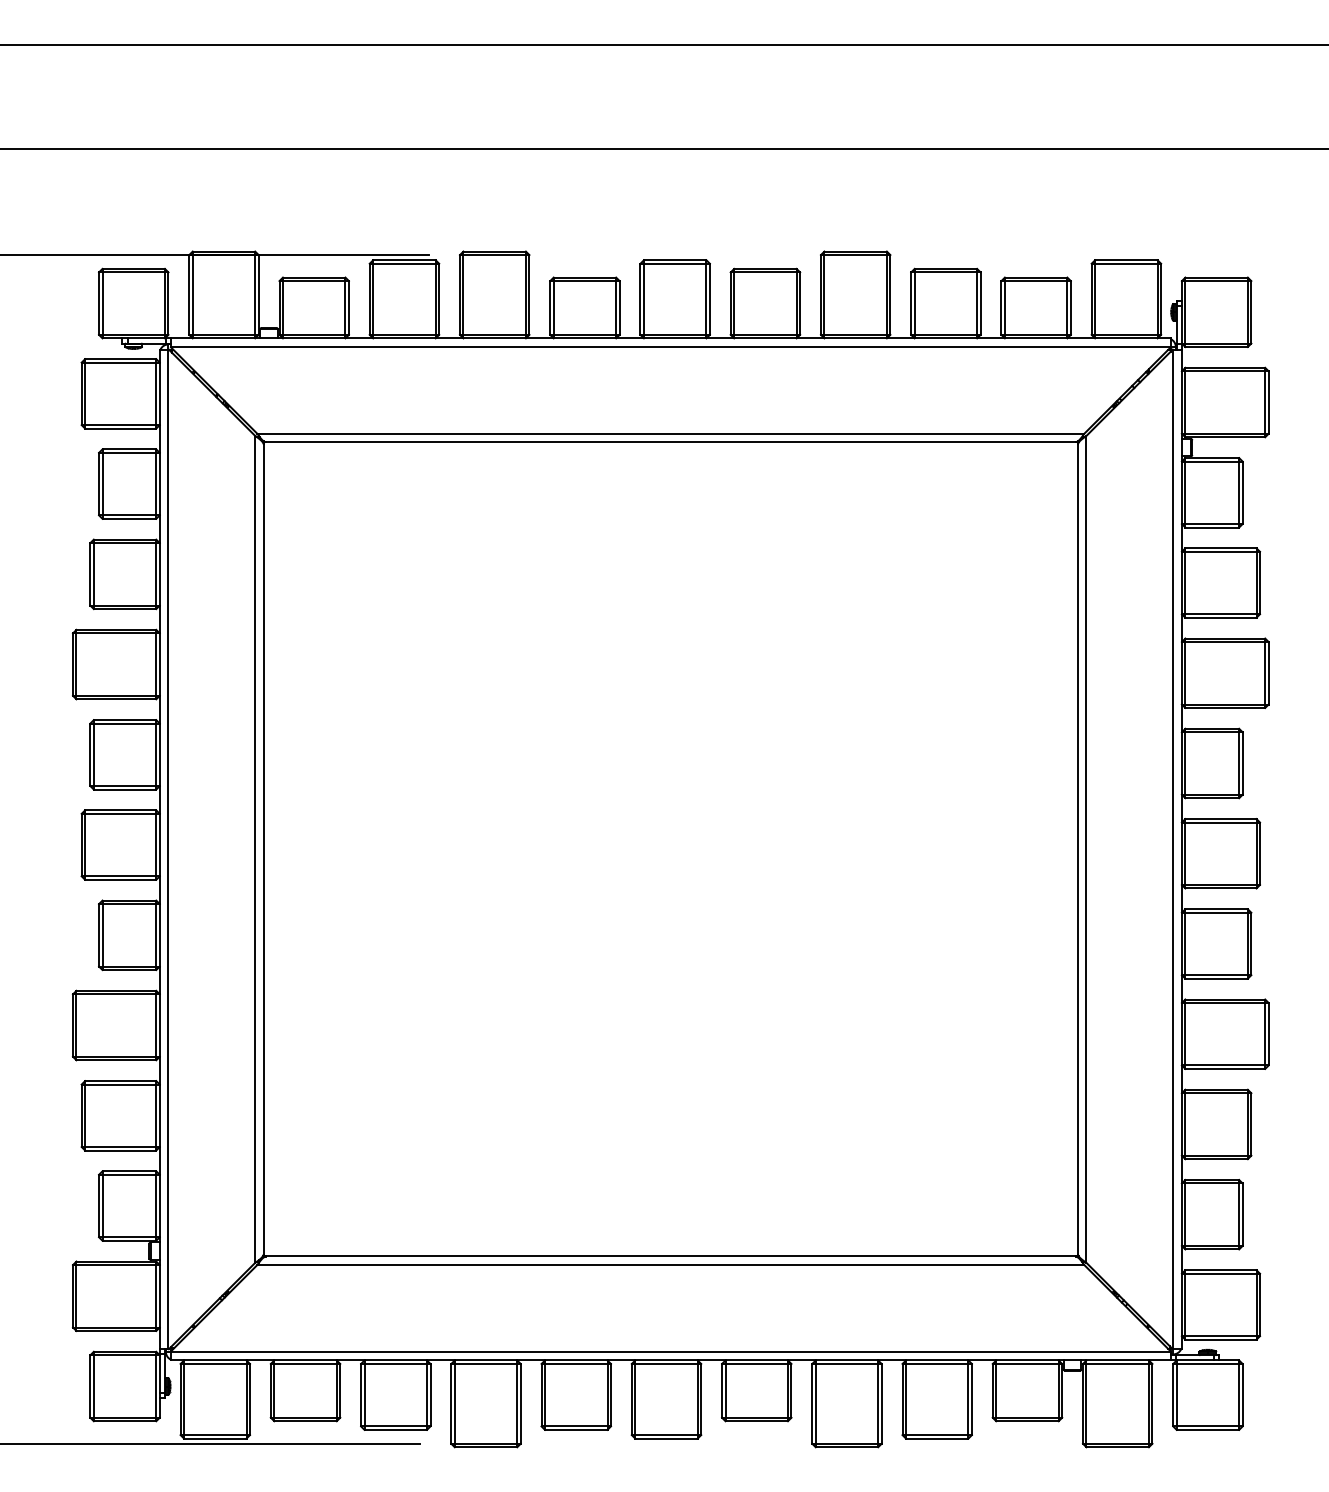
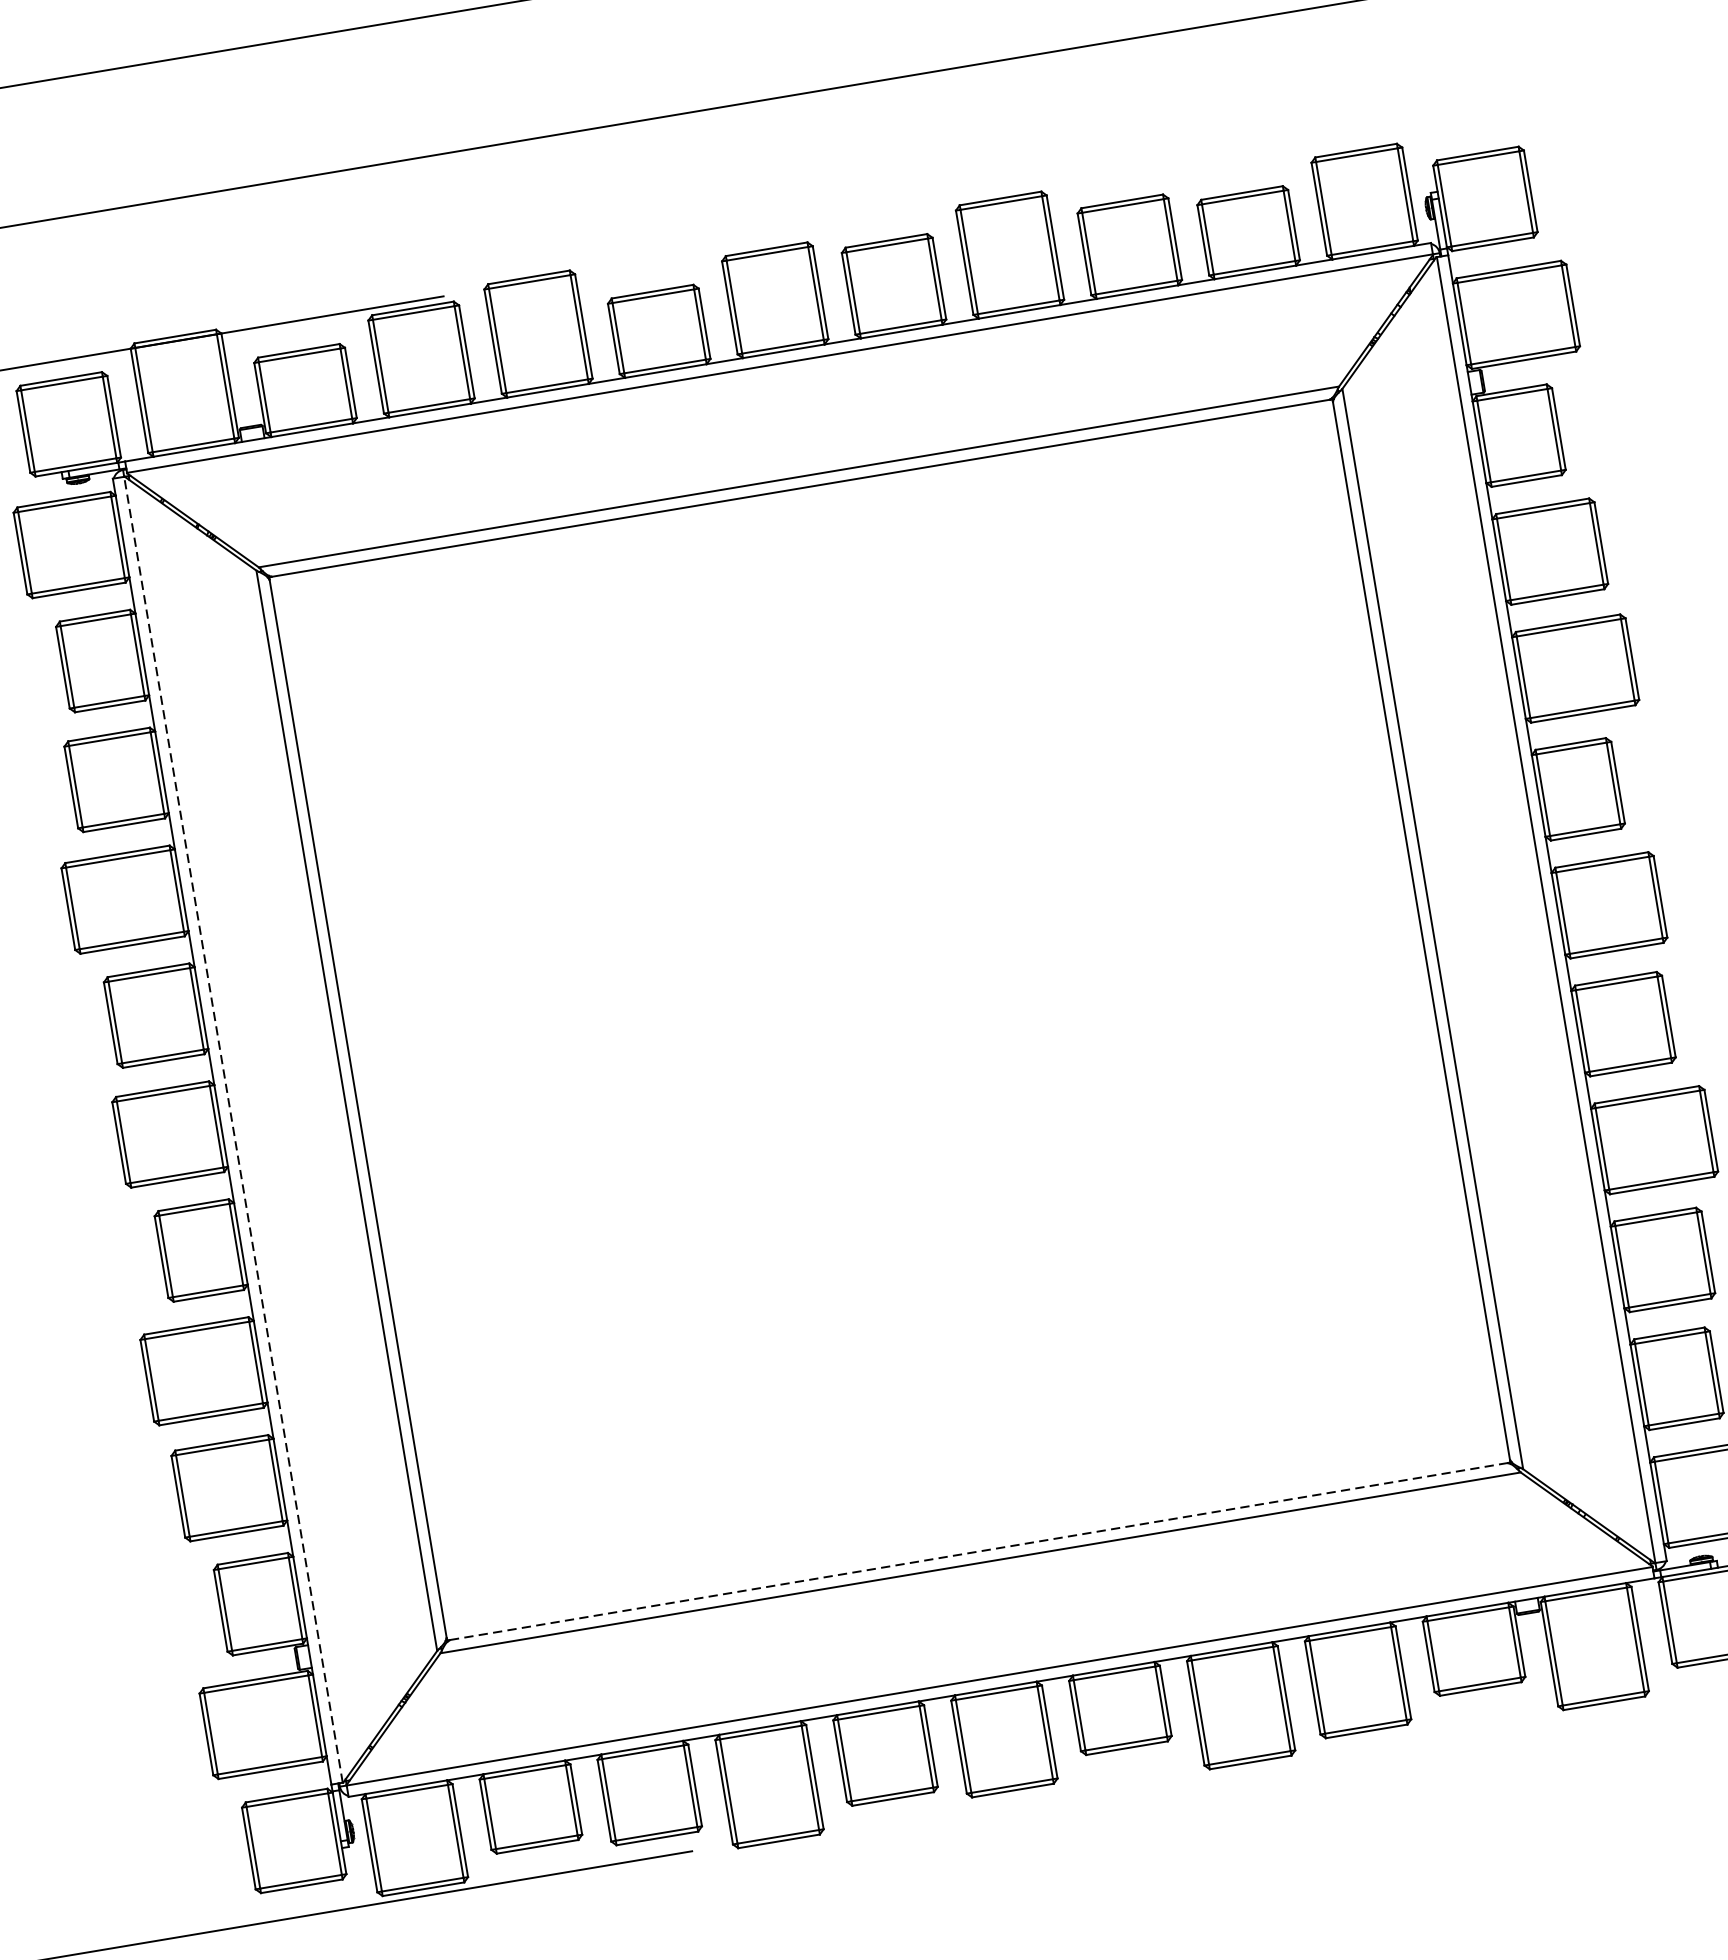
line: (168, 849) -> (233, 1129), solid -> dashed
line: (670, 1256) -> (978, 1551), solid -> dashed

